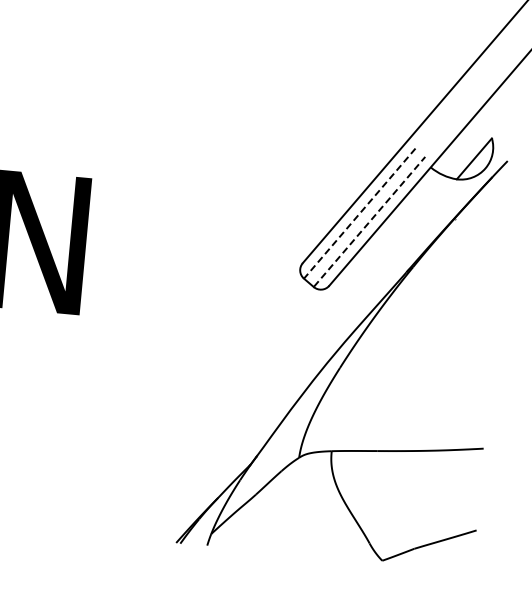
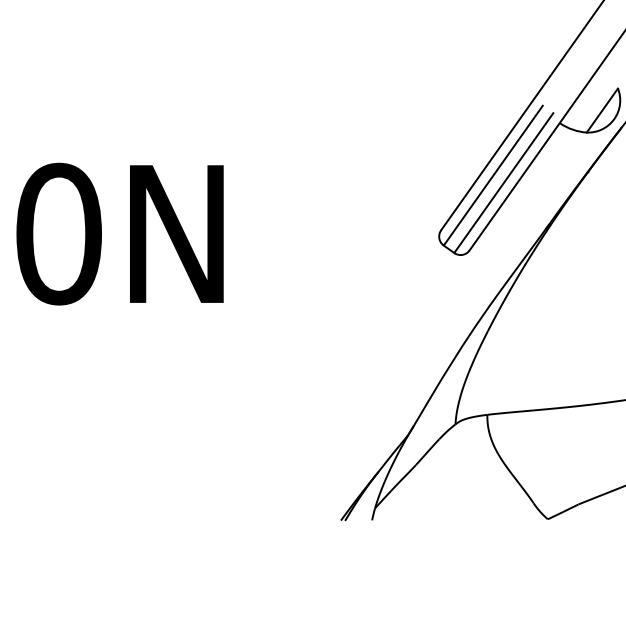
line: (359, 213) -> (493, 175), dashed -> solid
line: (370, 221) -> (504, 182), dashed -> solid

